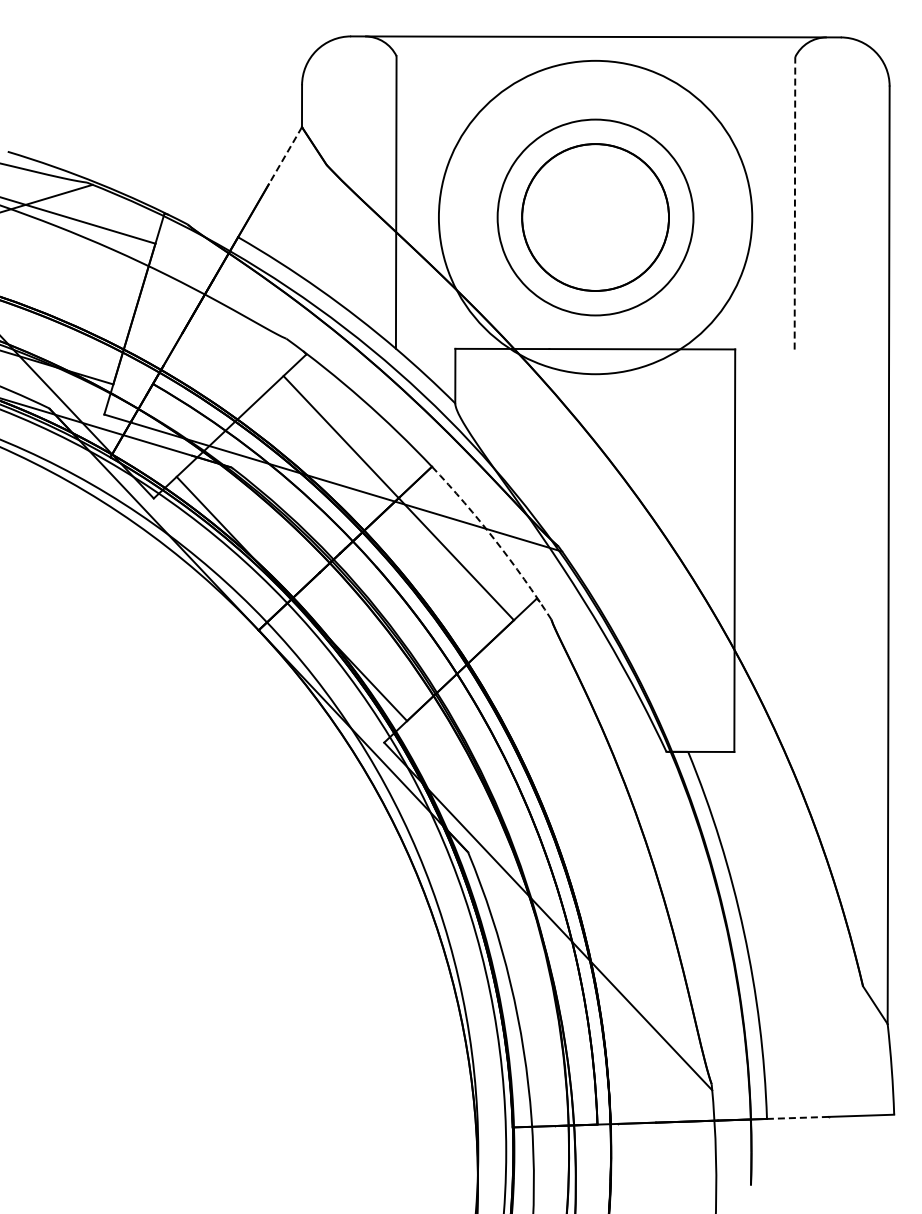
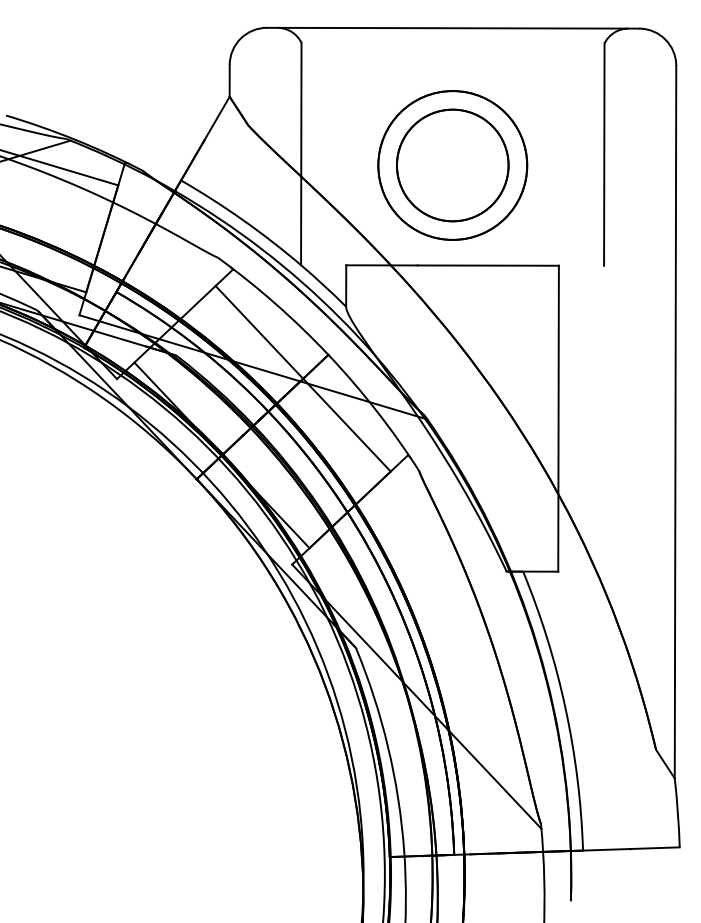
line: (285, 155) -> (217, 118), dashed -> solid
line: (794, 202) -> (603, 154), dashed -> solid
circle: (595, 217) -> (452, 165), size x0.62
arc: (495, 540) -> (376, 410), dashed -> solid
line: (798, 1117) -> (607, 849), dashed -> solid

